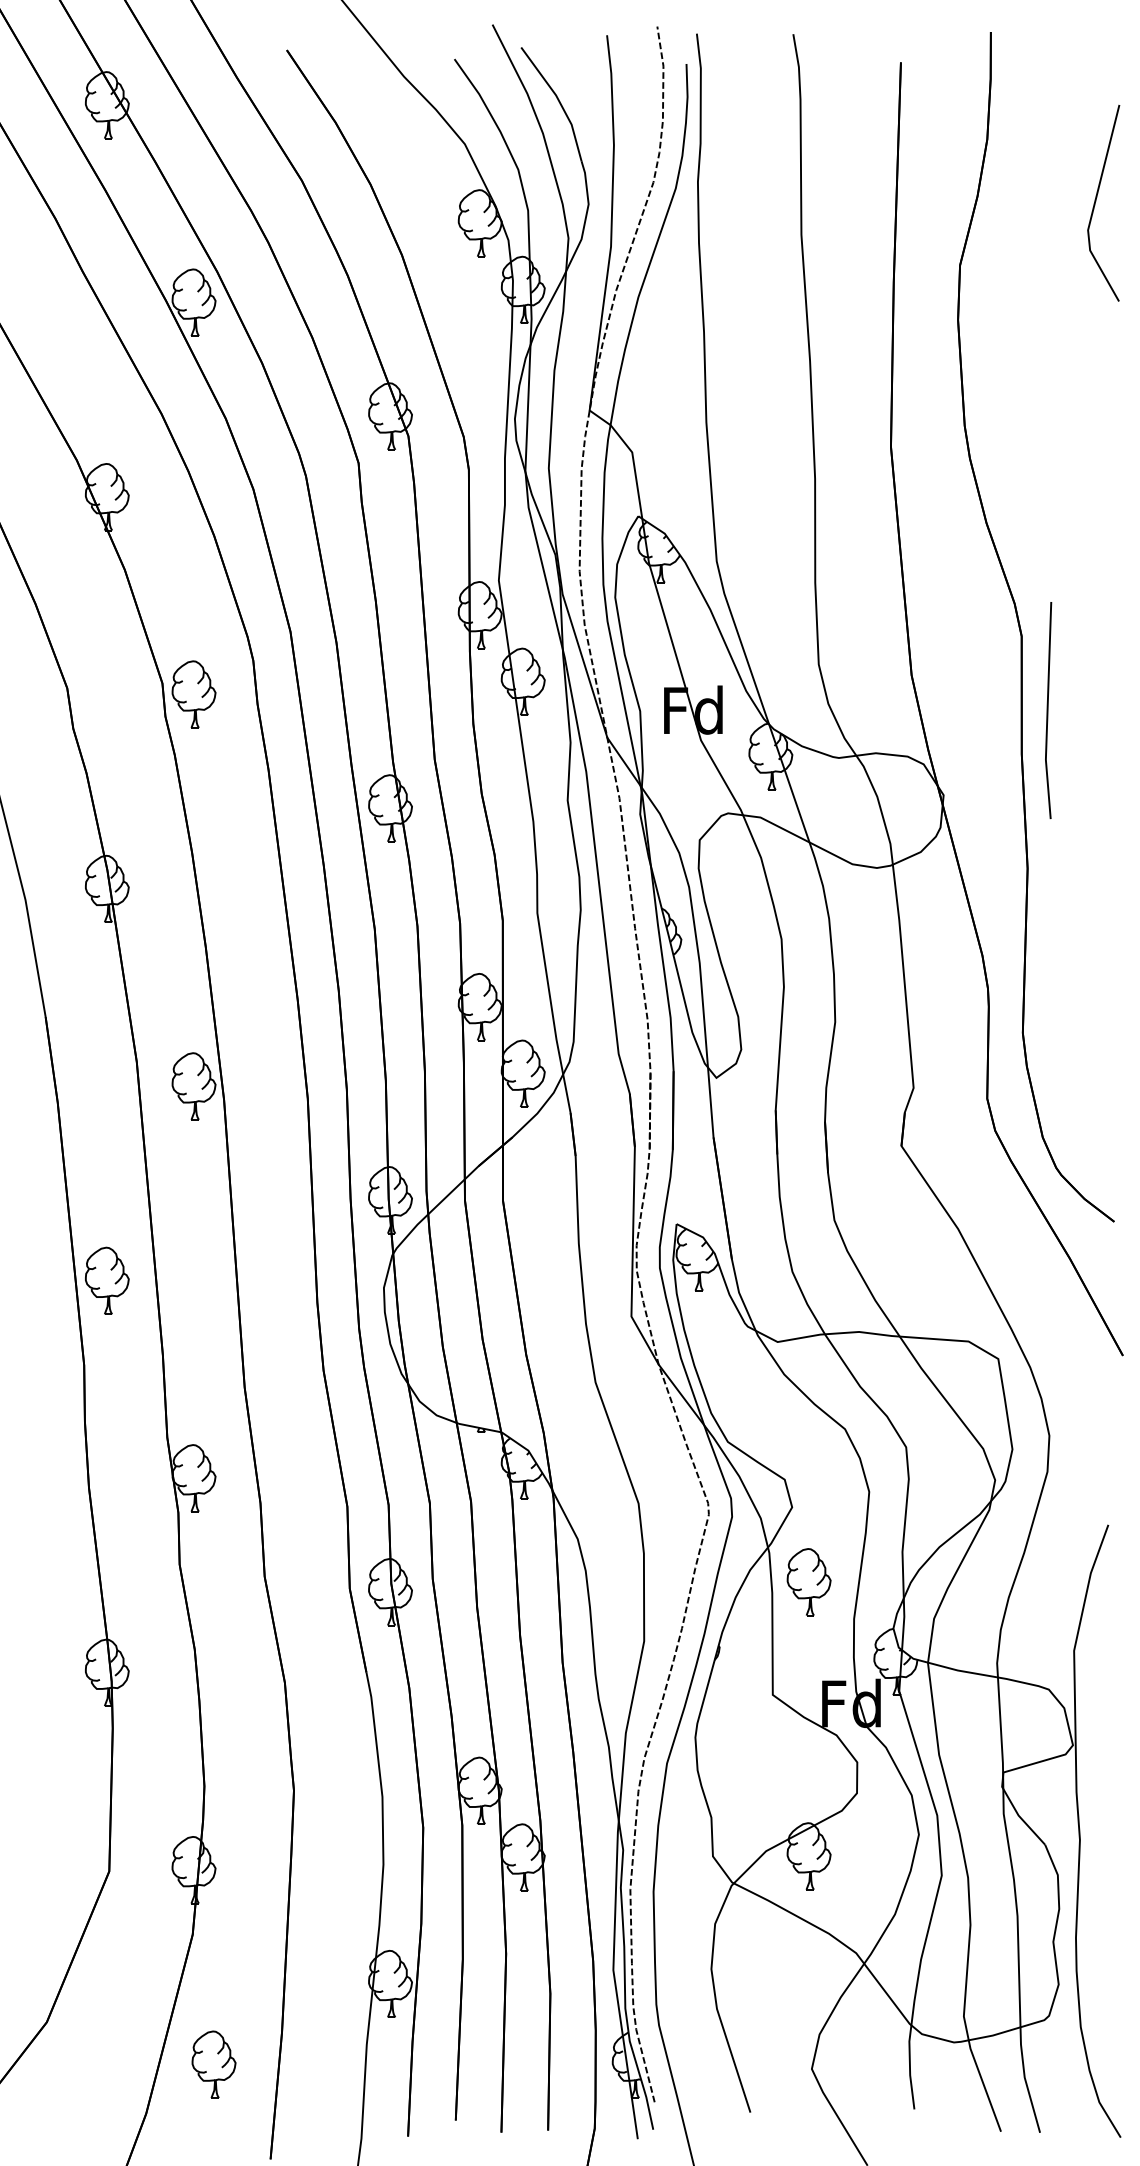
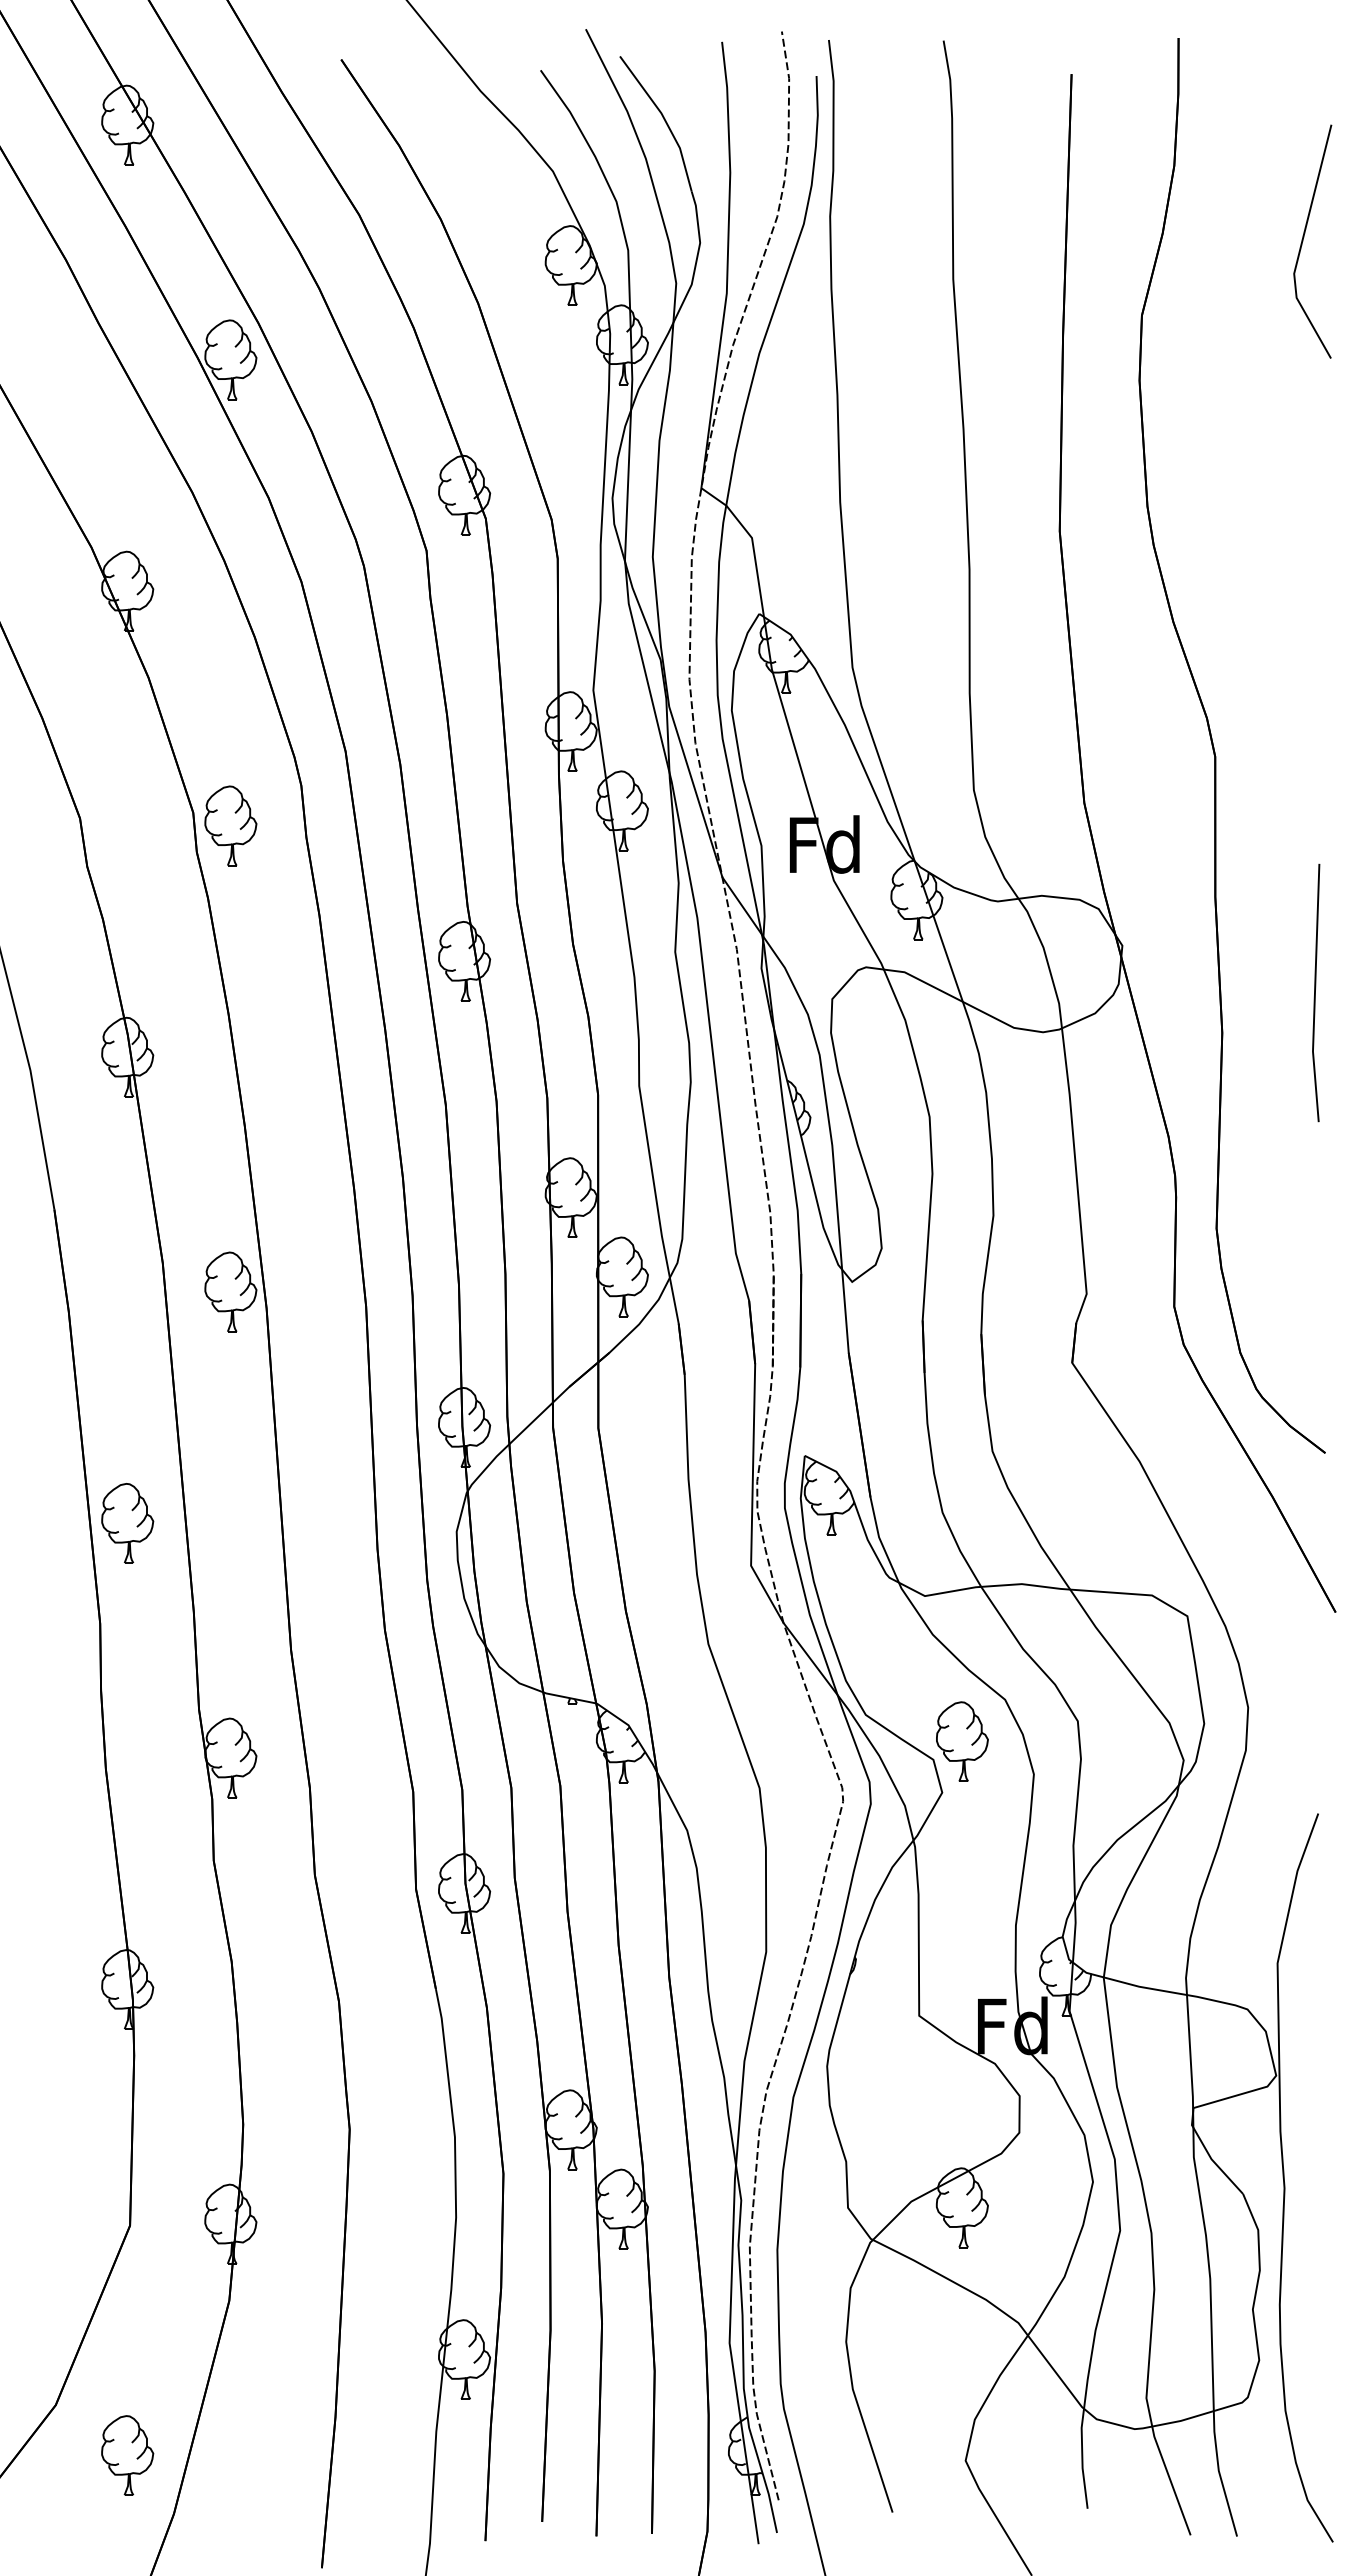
line: (1047, 710) -> (1315, 992), moved
part: (809, 1582) -> (962, 1741), moved
part: (213, 2064) -> (127, 2455), moved

